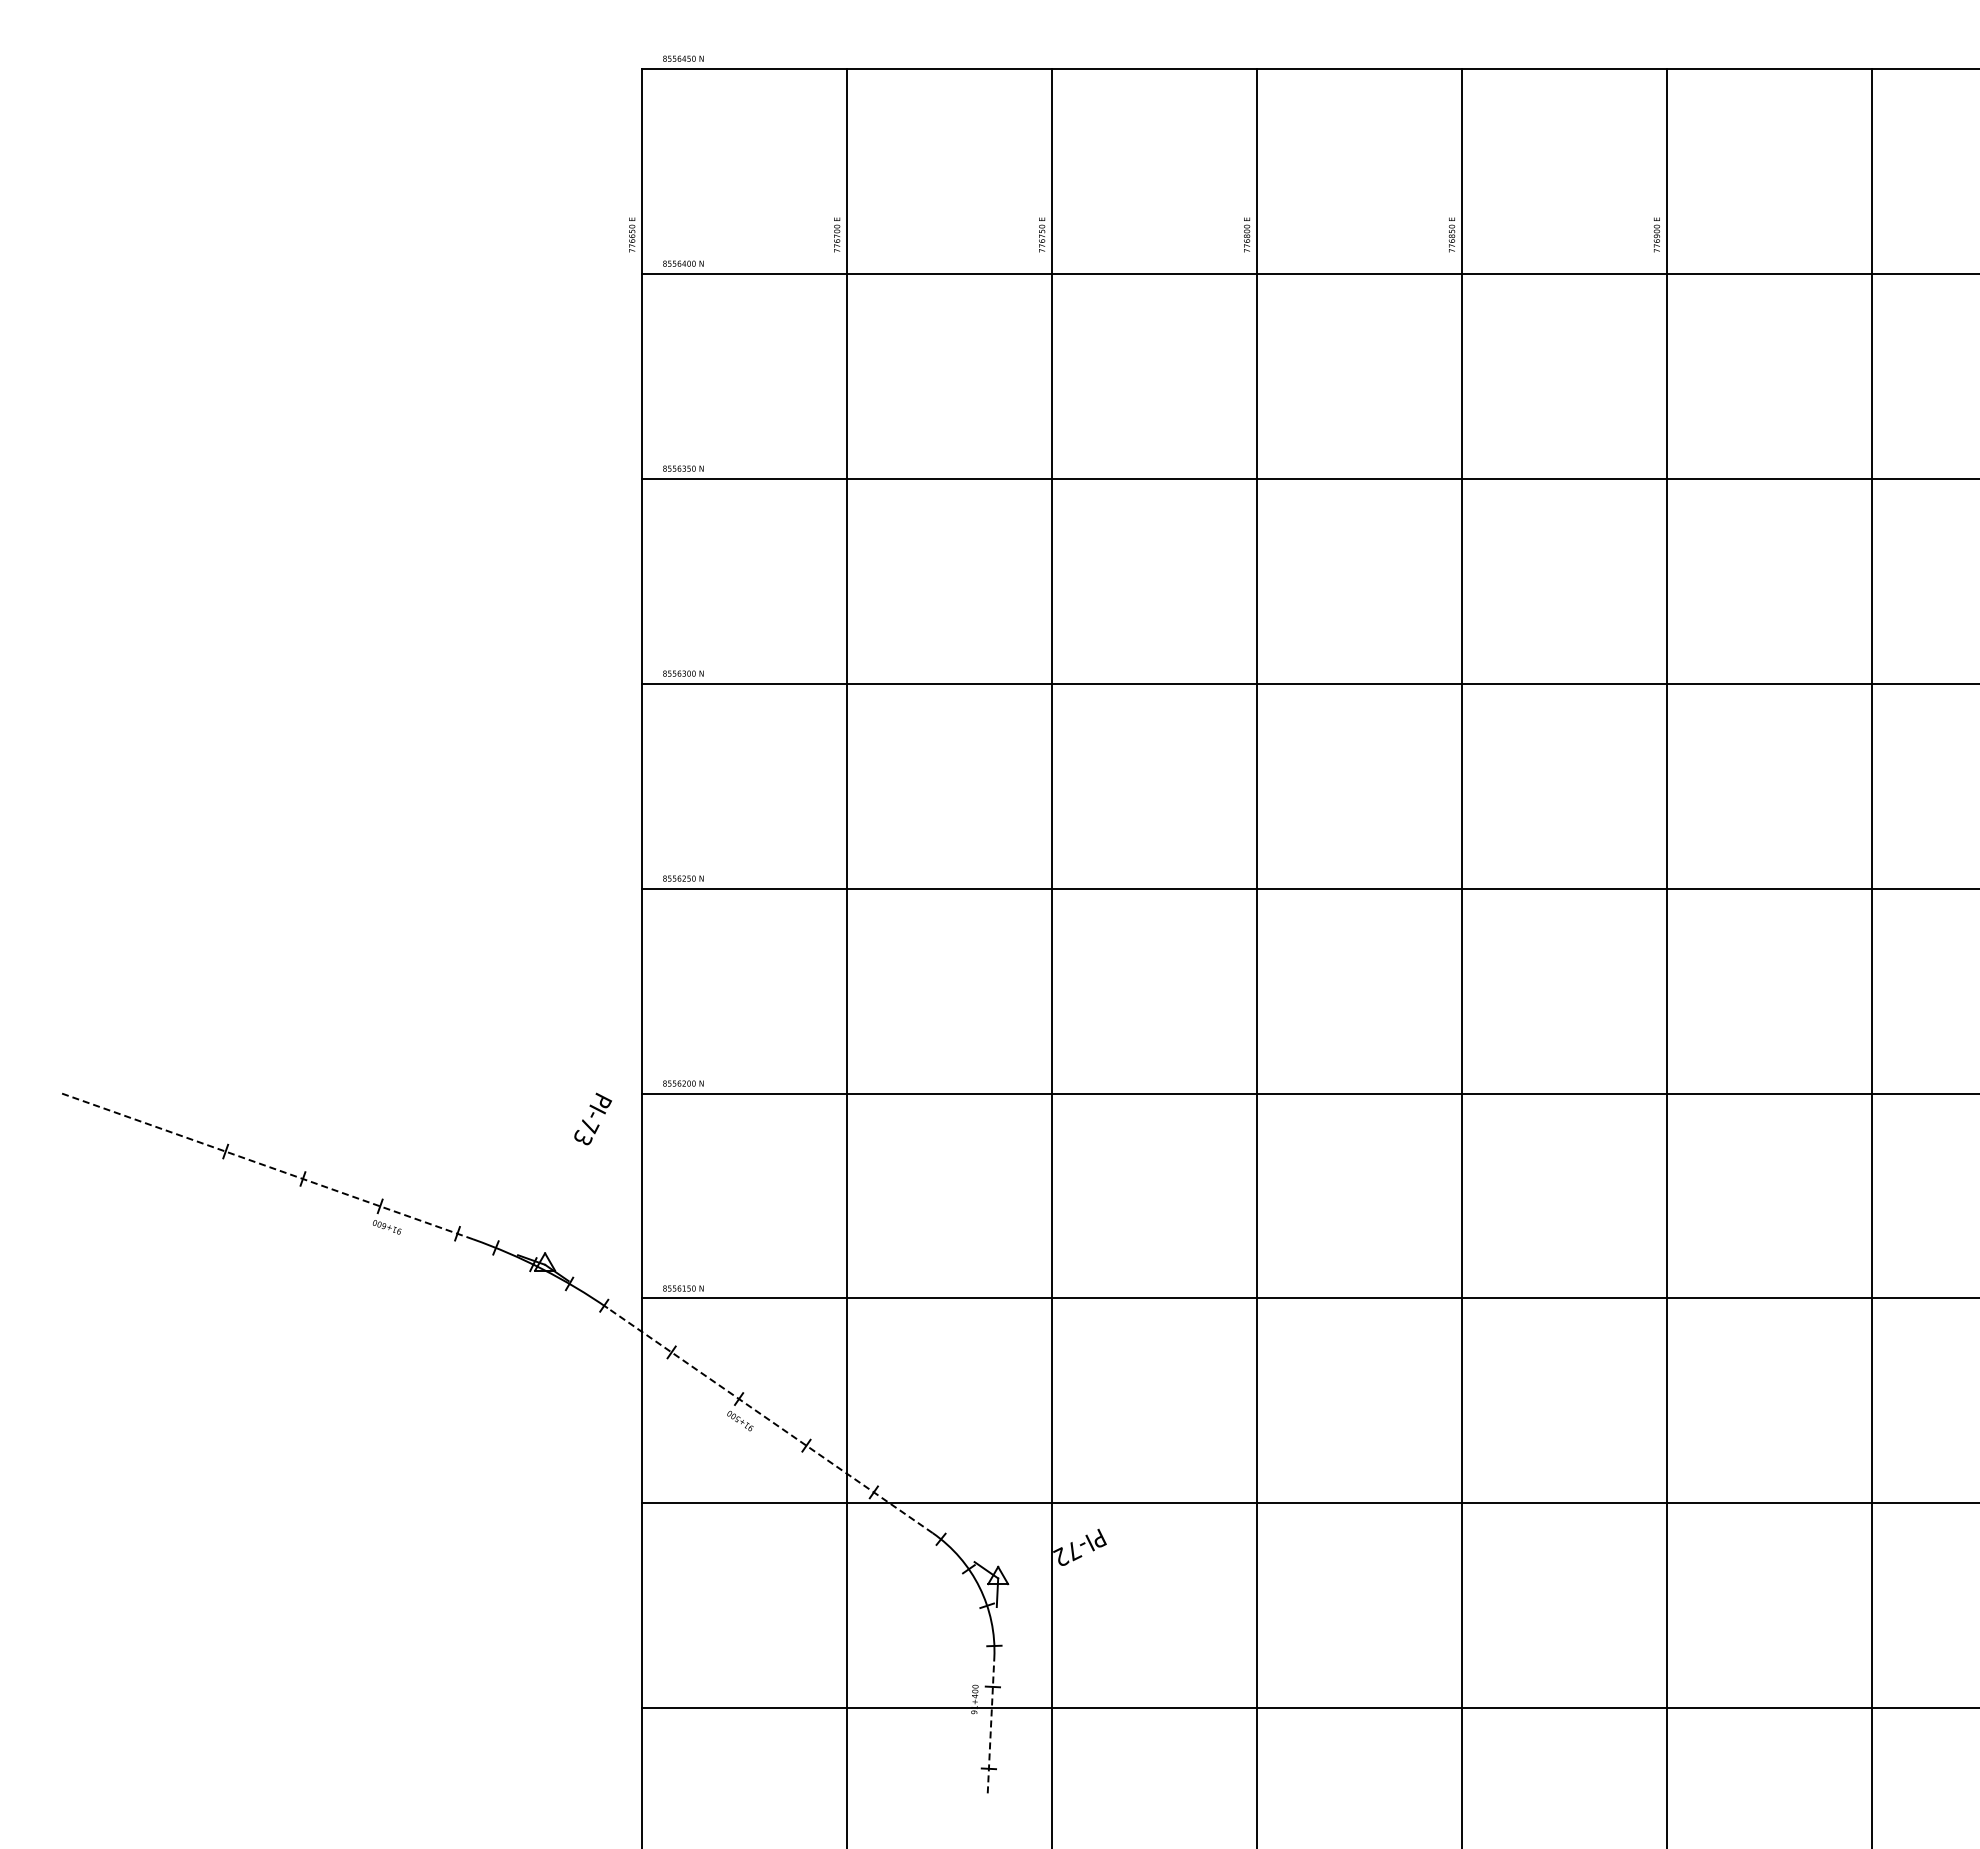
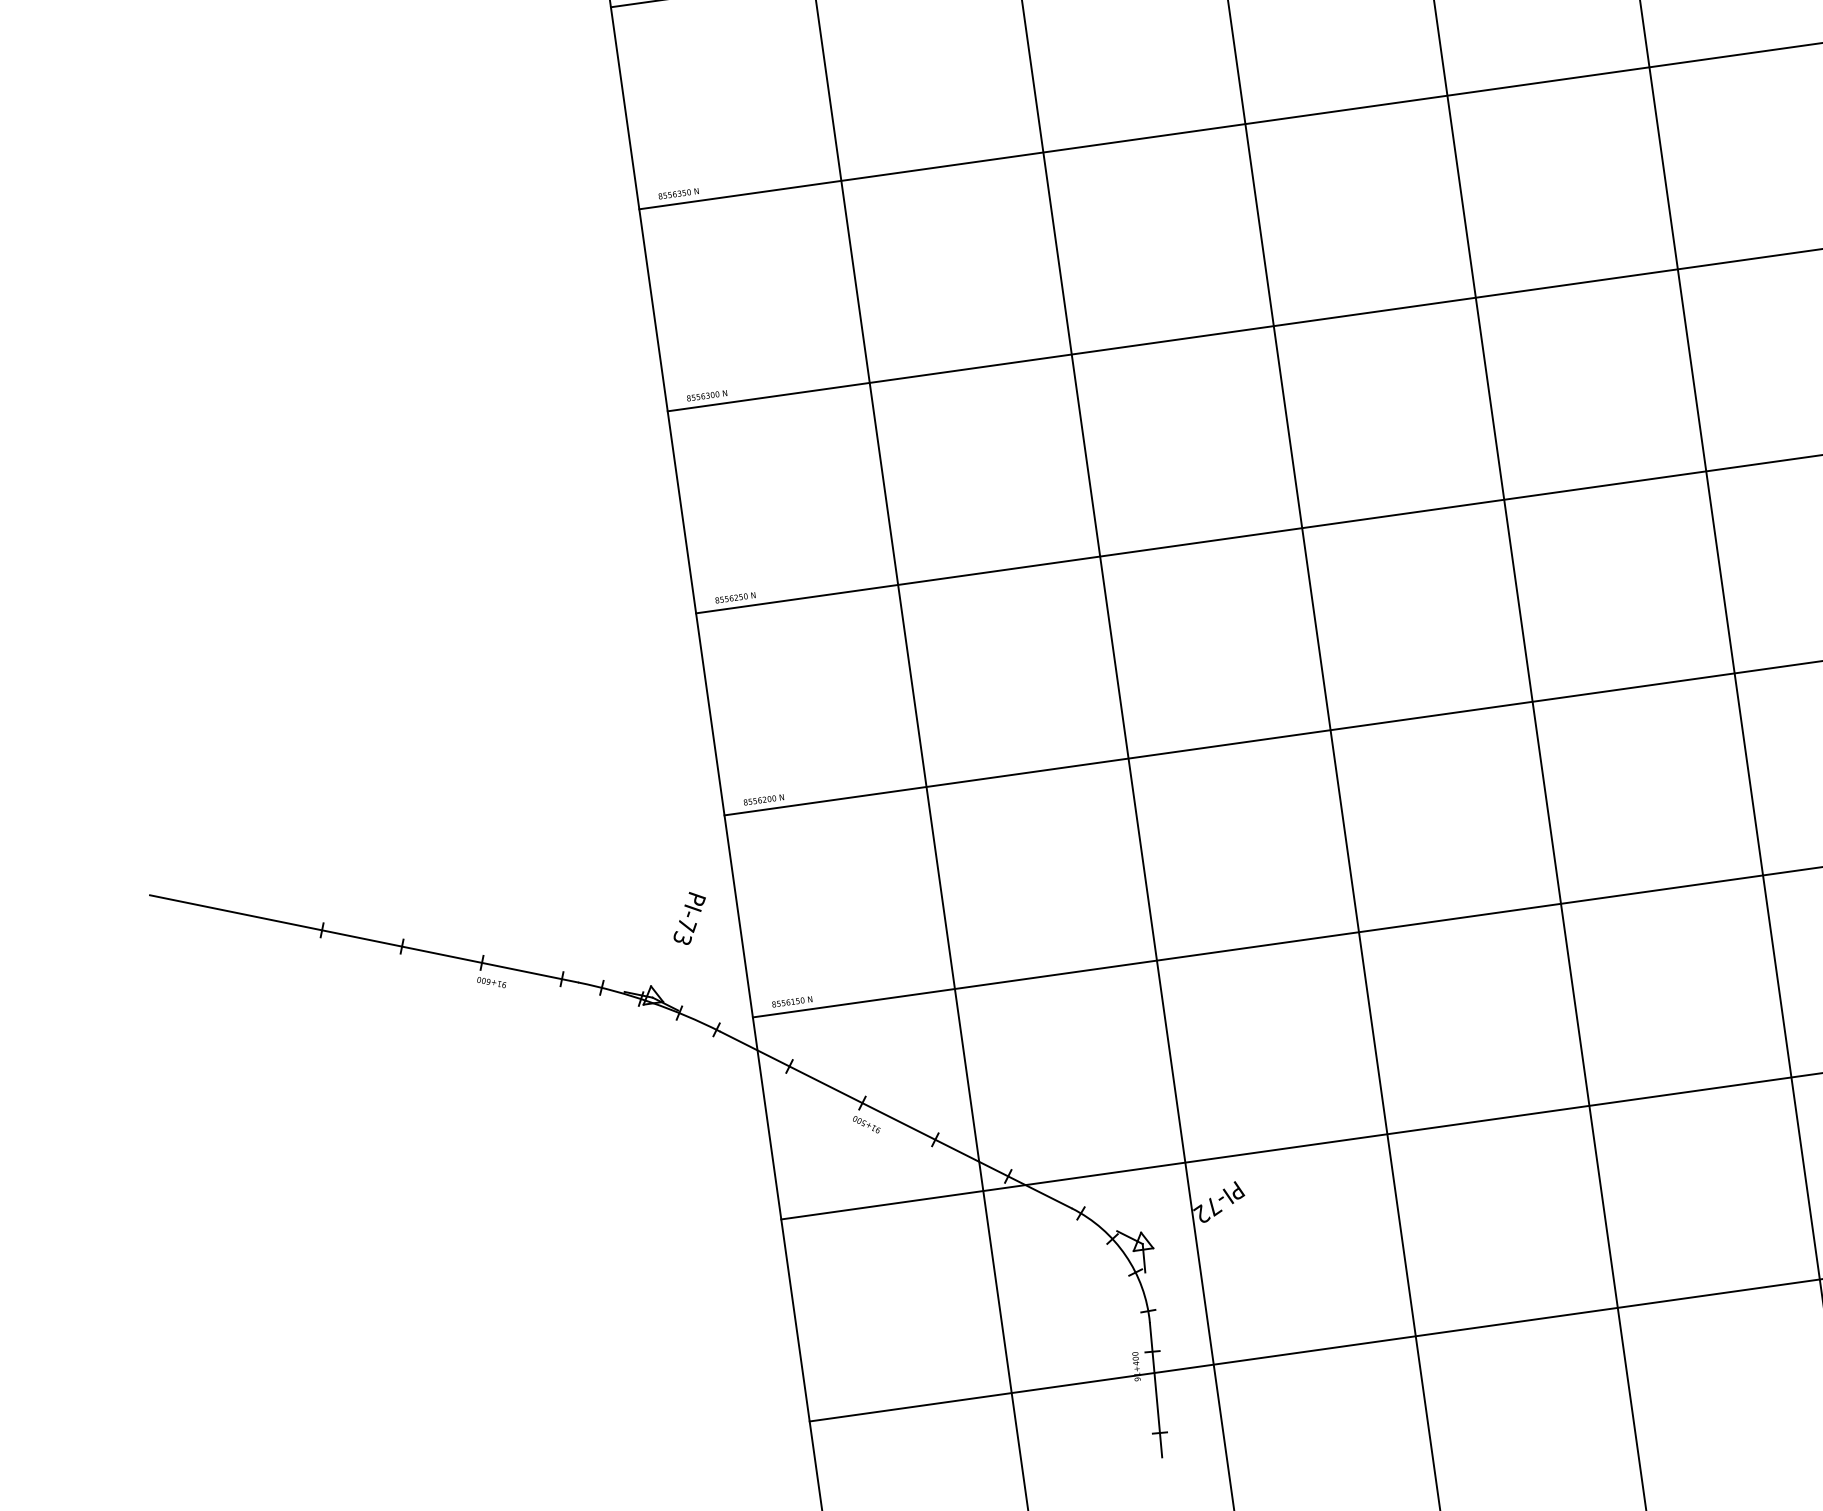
text: (592, 1118) -> (689, 917), moved
line: (265, 1165) -> (363, 938), dashed -> solid
line: (769, 1420) -> (895, 1120), dashed -> solid
line: (991, 1725) -> (1156, 1389), dashed -> solid

